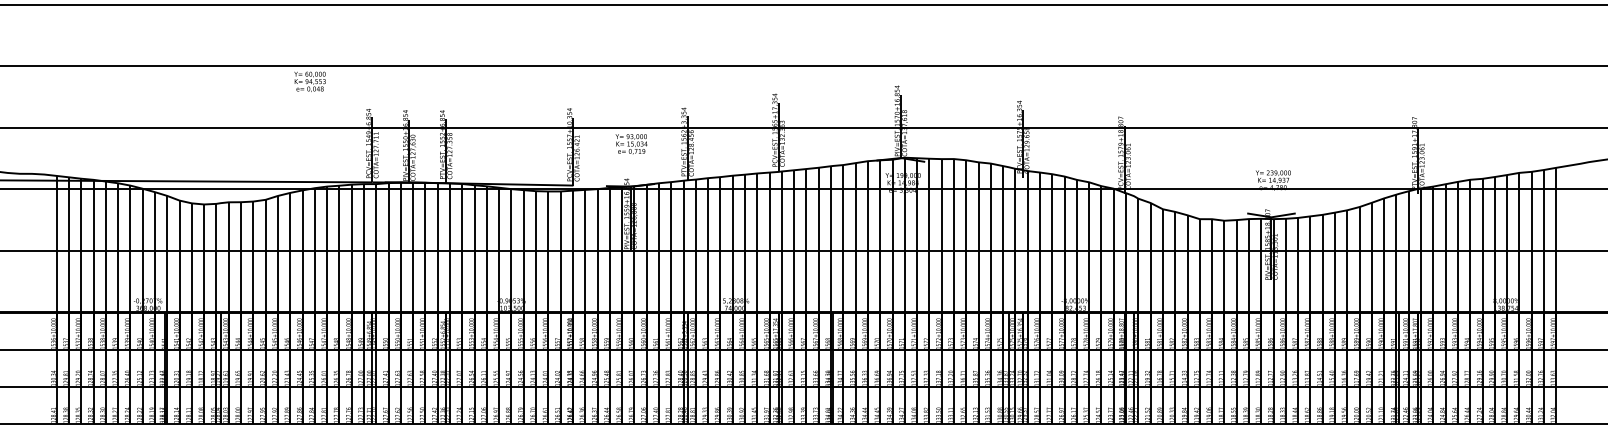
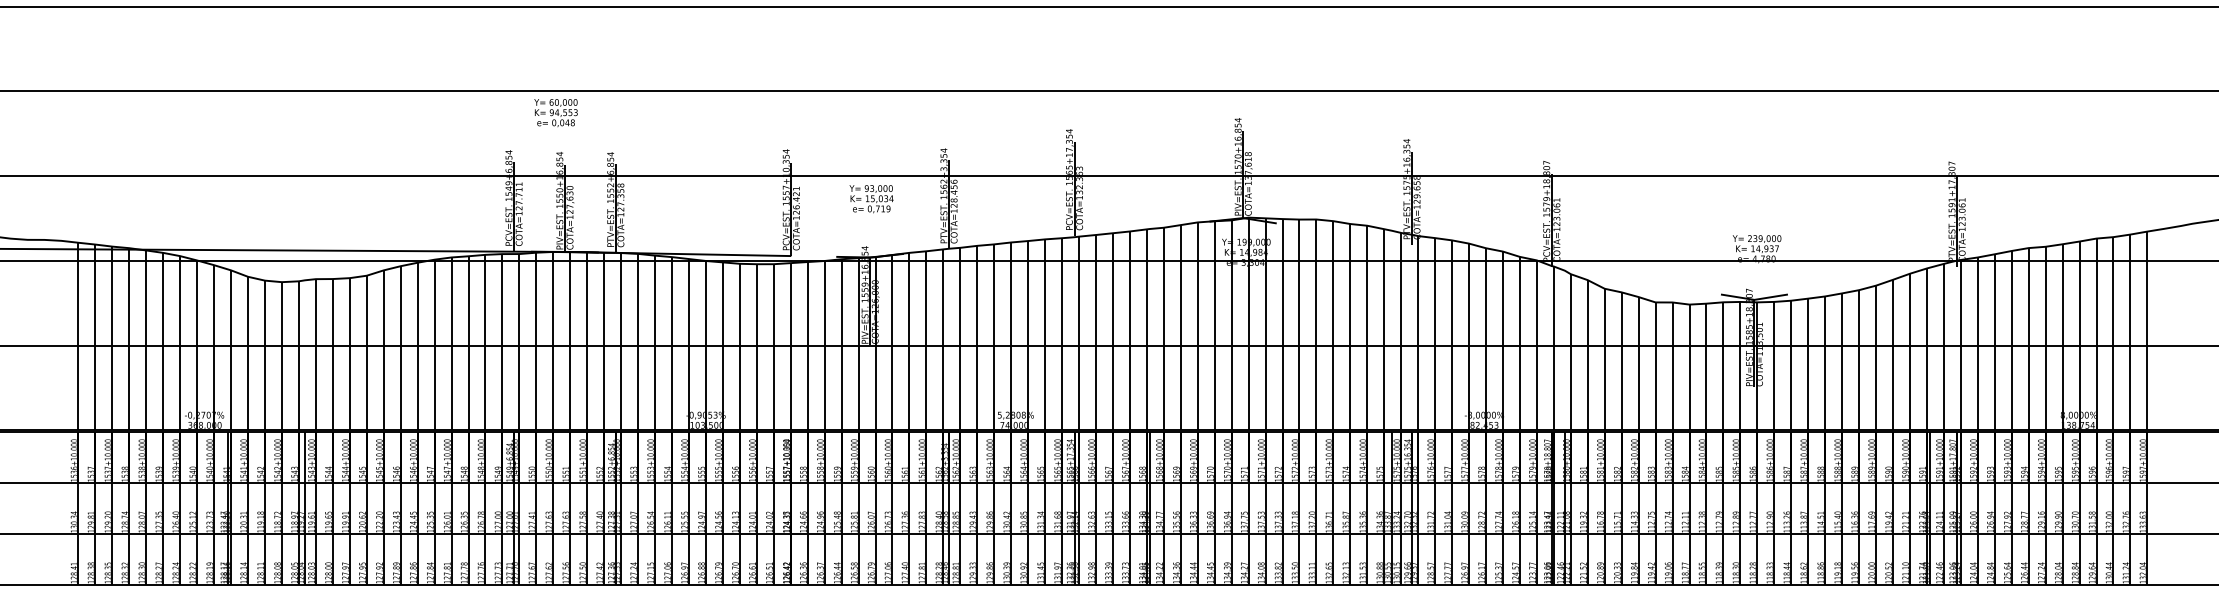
text: (309, 82) -> (555, 113), moved

